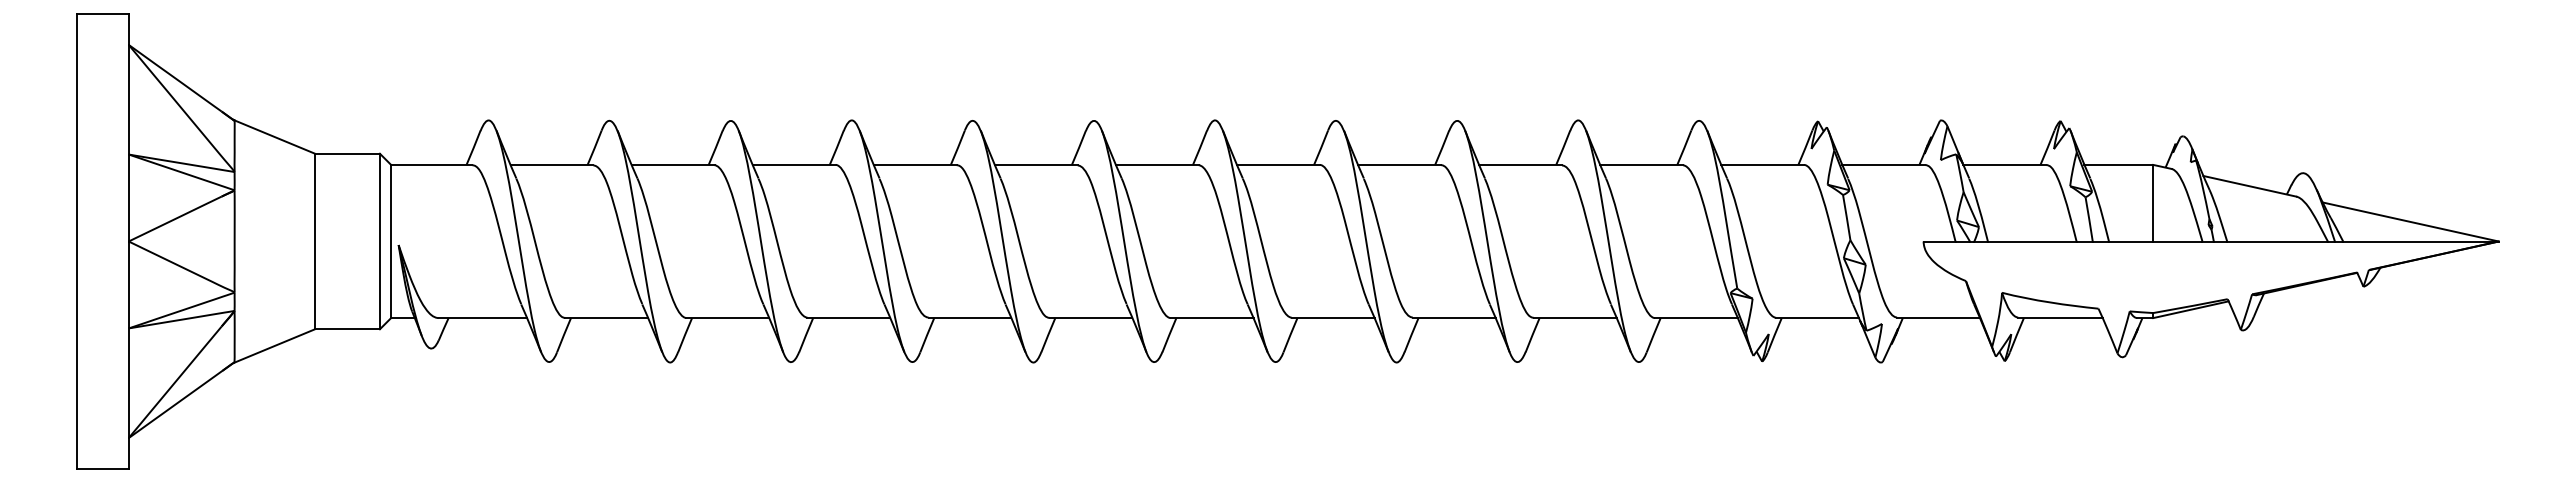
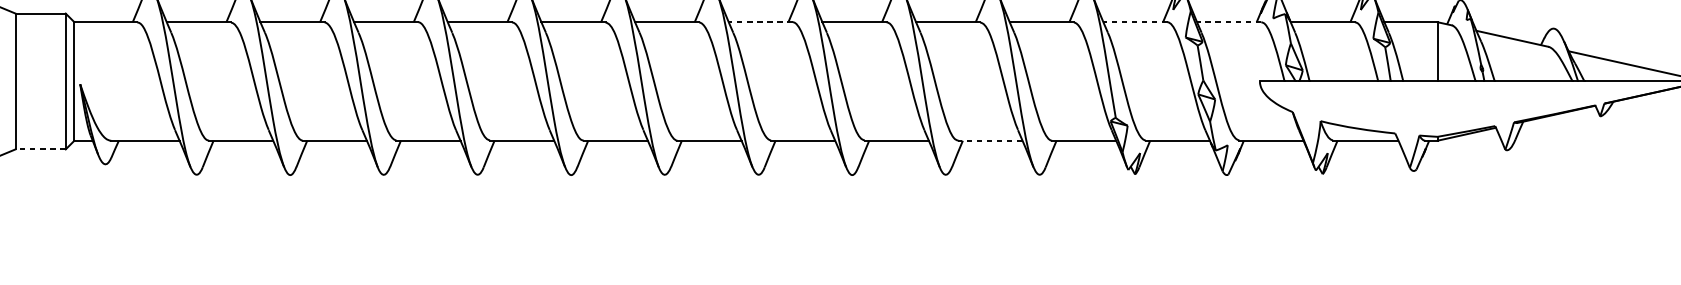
line: (1277, 164) -> (760, 21), solid -> dashed
line: (1762, 164) -> (1135, 21), solid -> dashed
line: (1883, 164) -> (1228, 21), solid -> dashed
line: (1574, 318) -> (989, 141), solid -> dashed
line: (346, 329) -> (39, 149), solid -> dashed

